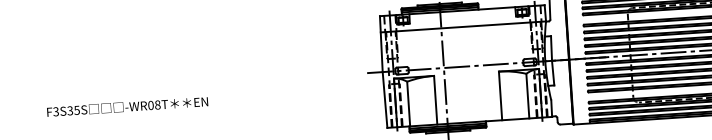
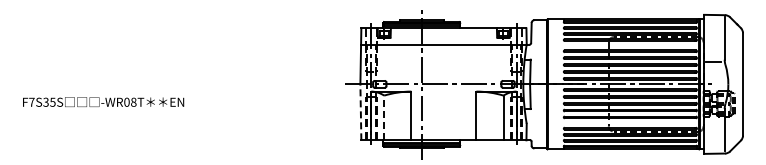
line: (384, 100) -> (360, 112), solid -> dashed
line: (408, 103) -> (384, 117), solid -> dashed
text: (55, 110) -> (31, 101), F3S35S -> F7S35S

